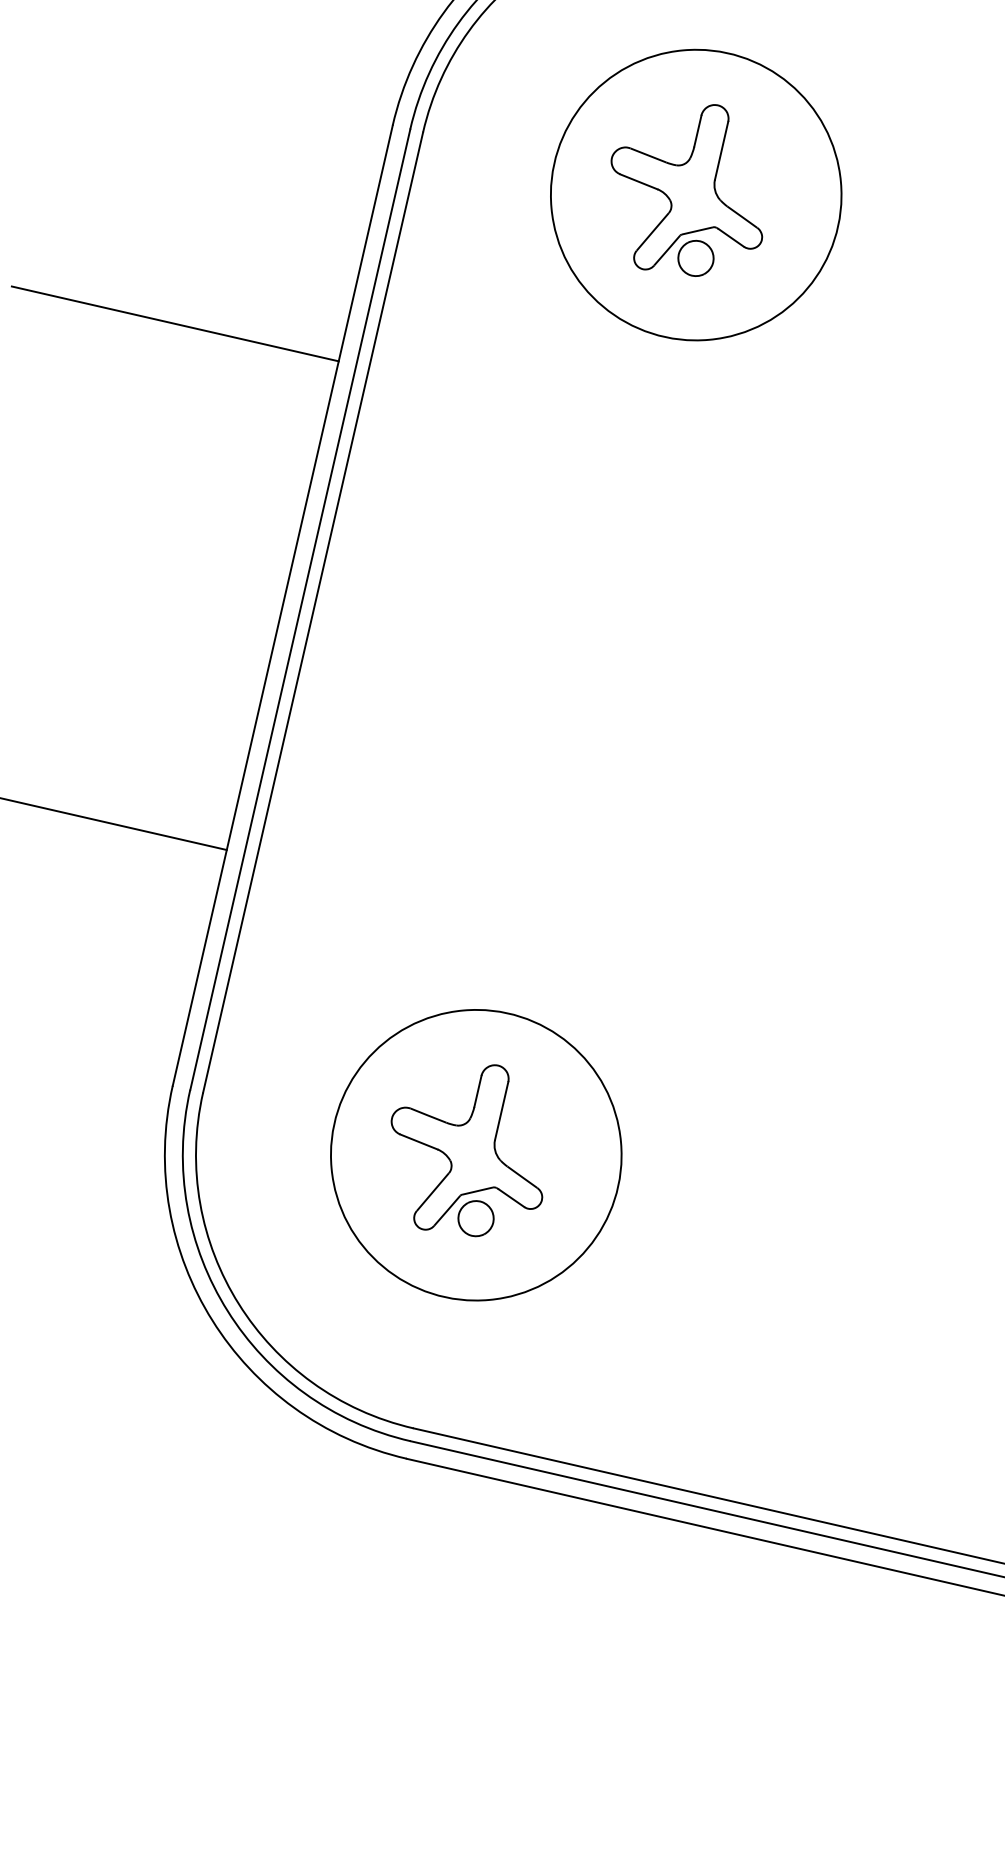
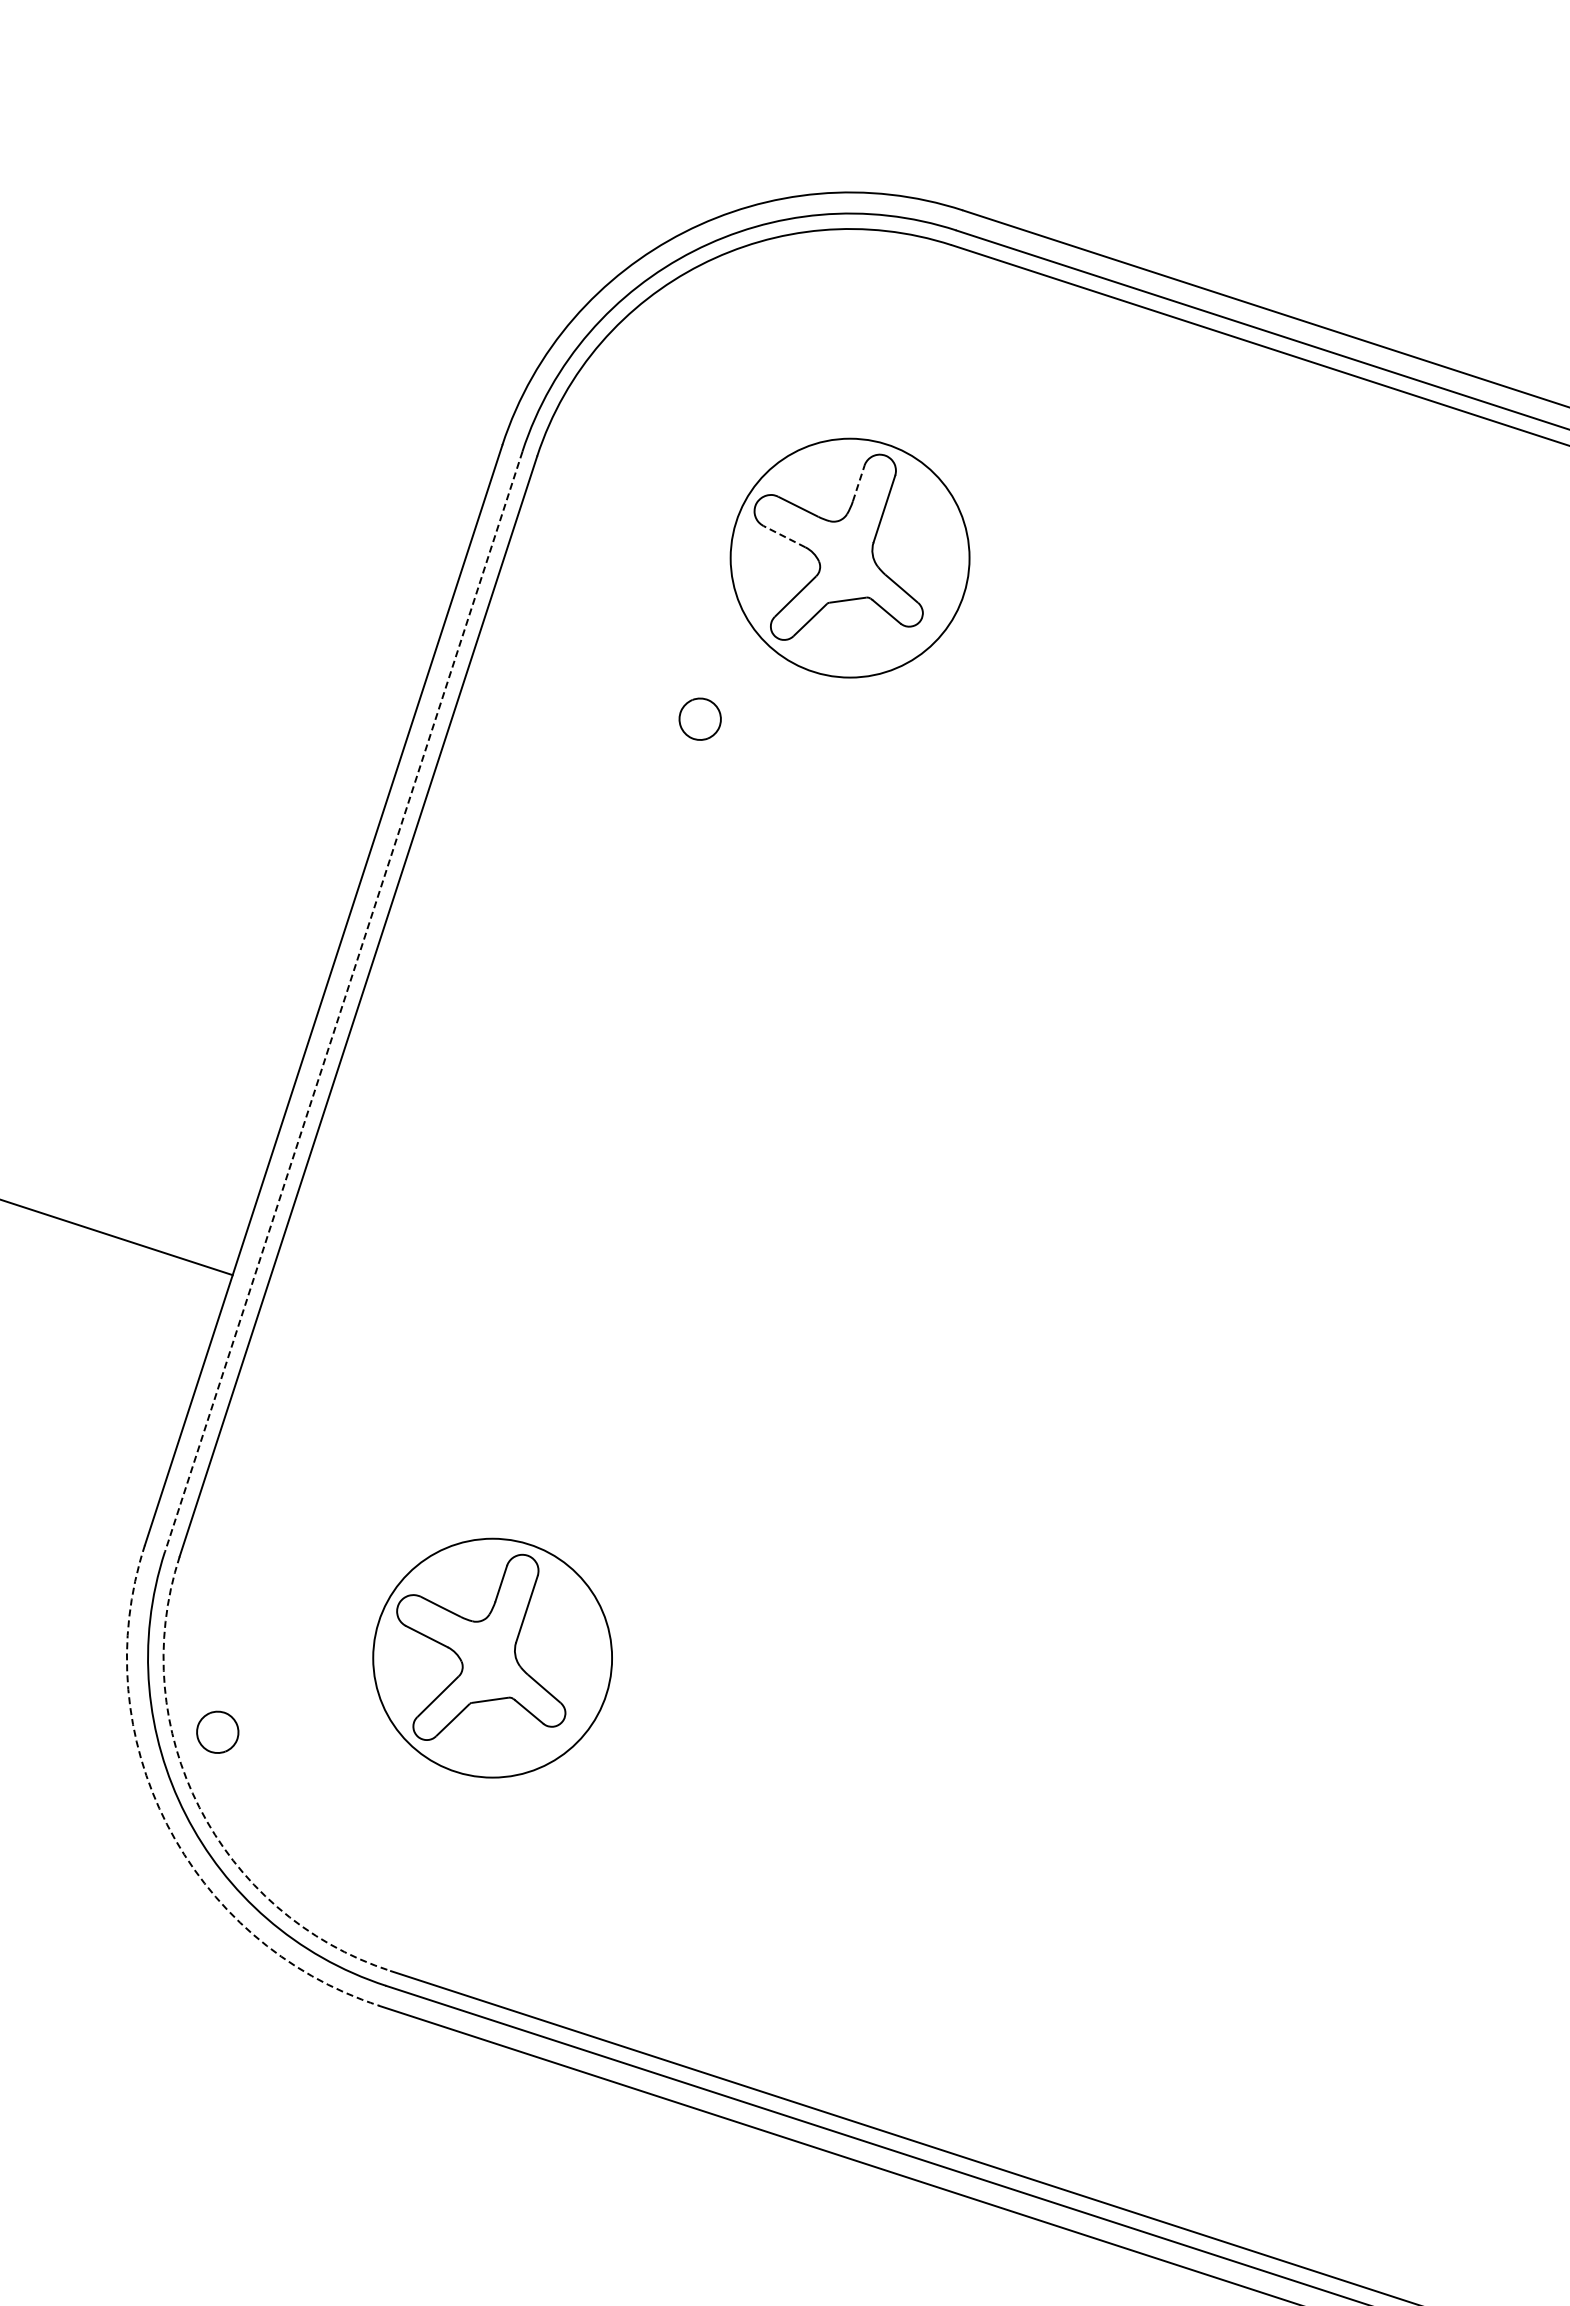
line: (697, 131) -> (858, 483), solid -> dashed
line: (638, 181) -> (784, 536), solid -> dashed
circle: (695, 194) -> (849, 557), size x0.7
part: (695, 257) -> (699, 718), moved
line: (175, 323) -> (227, 654), removed
line: (300, 610) -> (343, 1002), solid -> dashed
circle: (476, 1154) -> (492, 1657), size x0.7
part: (475, 1217) -> (217, 1731), moved
arc: (238, 1304) -> (199, 1807), solid -> dashed
arc: (212, 1321) -> (166, 1824), solid -> dashed

